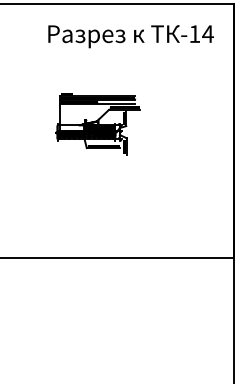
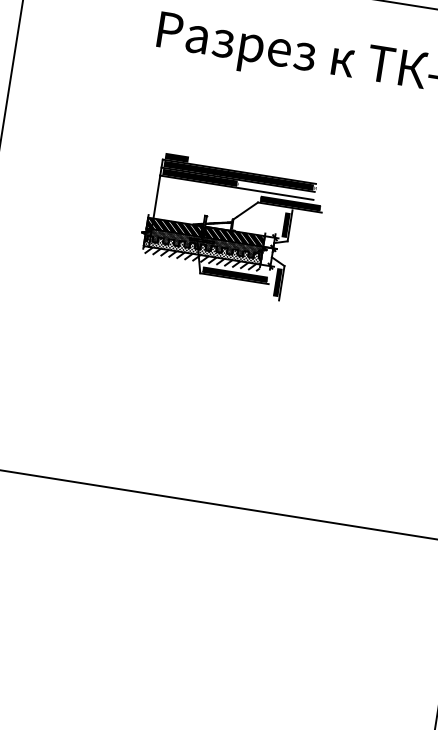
hatch: (70, 127) -> (173, 226), added
hatch: (85, 140) -> (200, 257), added

